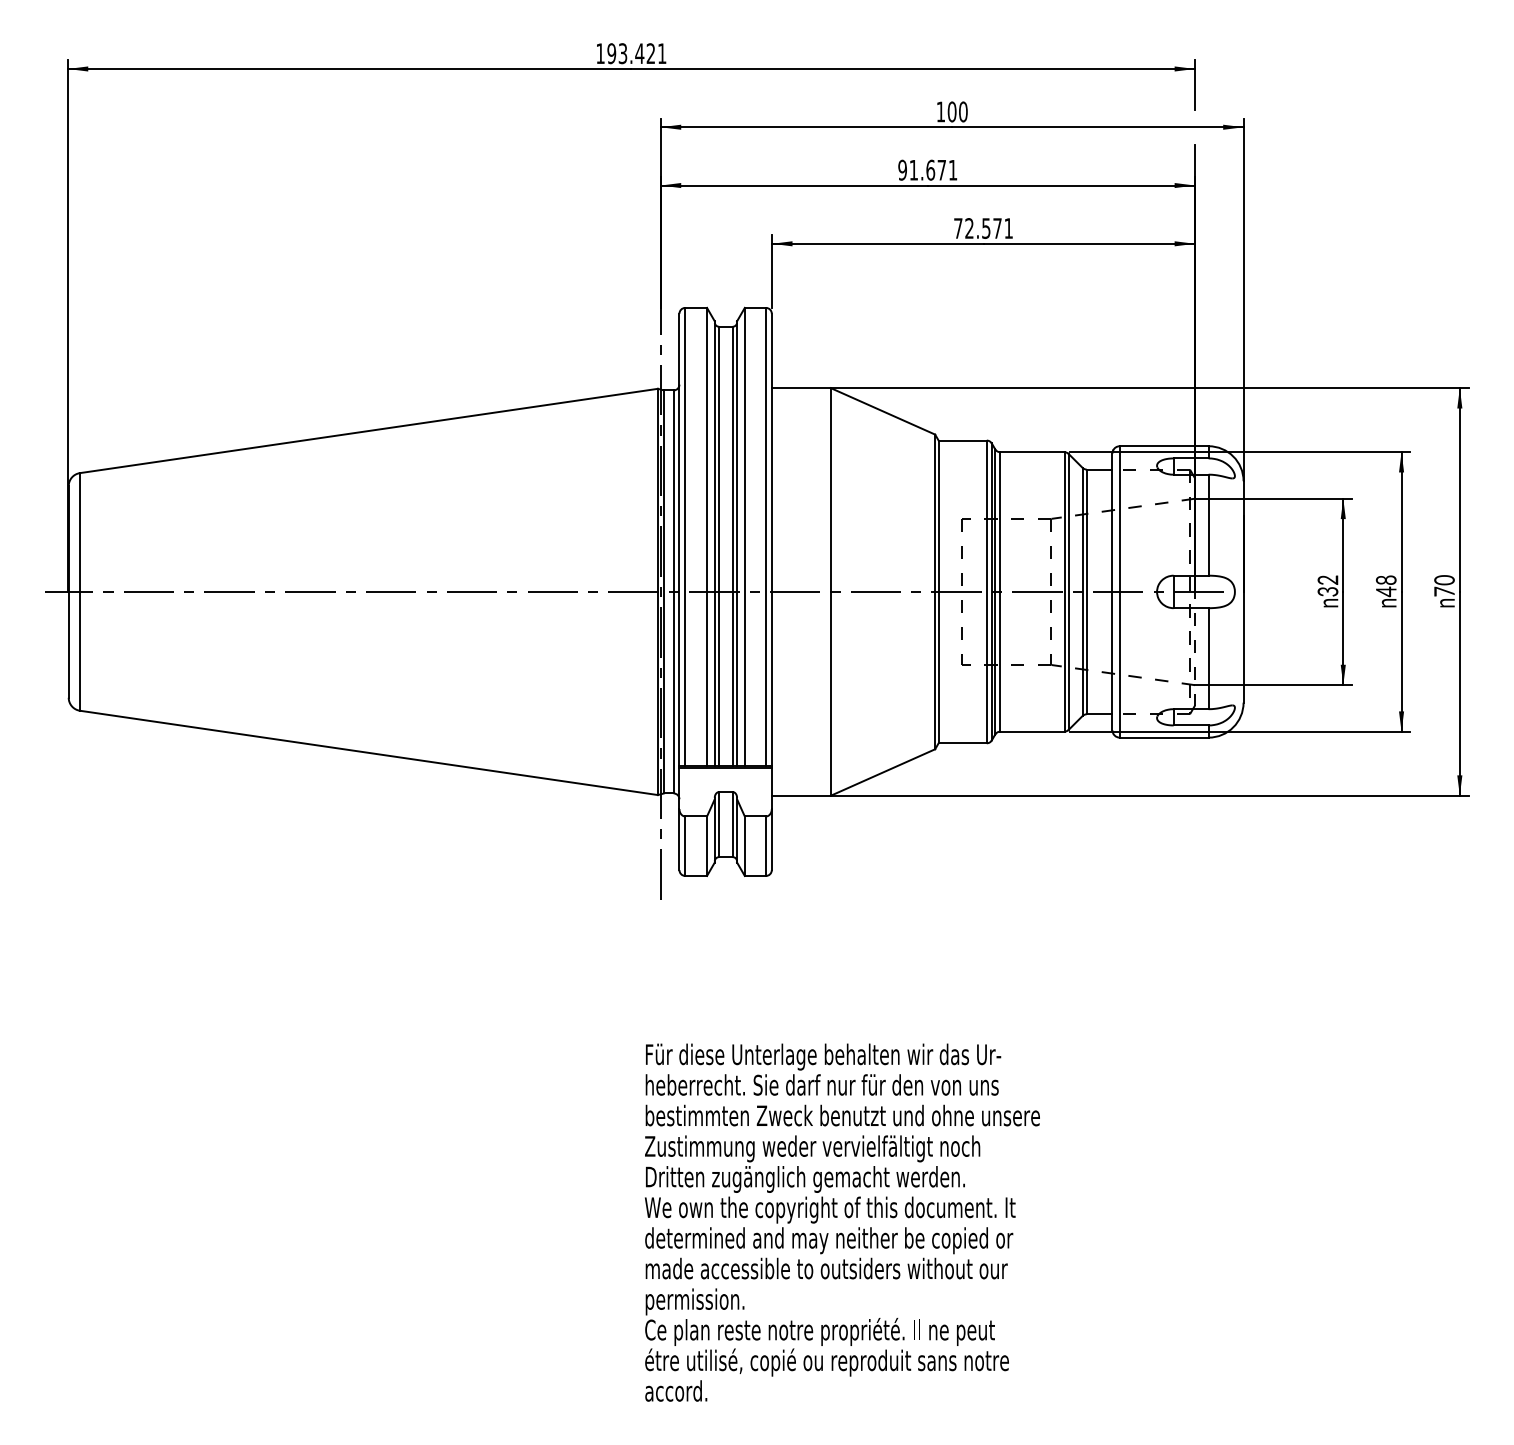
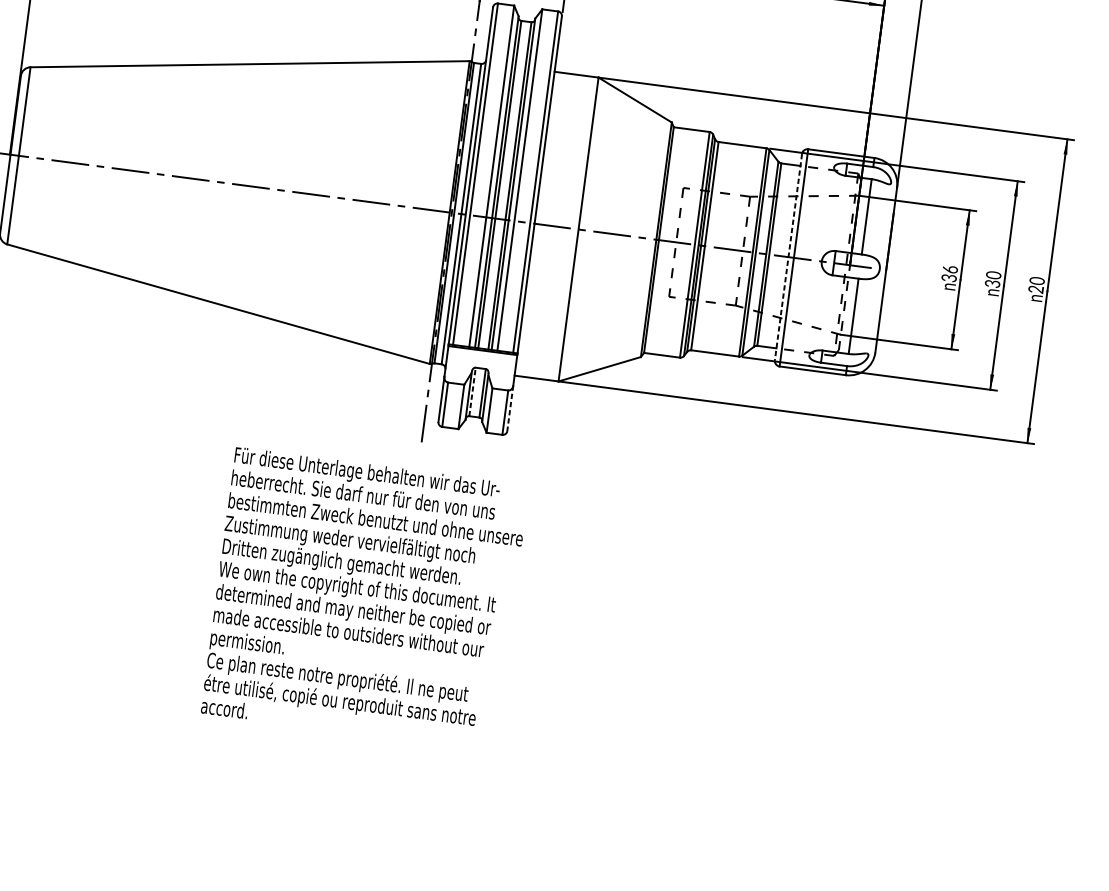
text: (1327, 579) -> (950, 268), 32 -> 36
text: (1385, 586) -> (992, 279), 48 -> 30
text: (1444, 591) -> (1036, 289), 70 -> 20
line: (1112, 592) -> (788, 257), solid -> dashed
line: (719, 824) -> (472, 391), solid -> dashed
line: (771, 839) -> (510, 408), solid -> dashed
text: (842, 1222) -> (365, 599), moved

